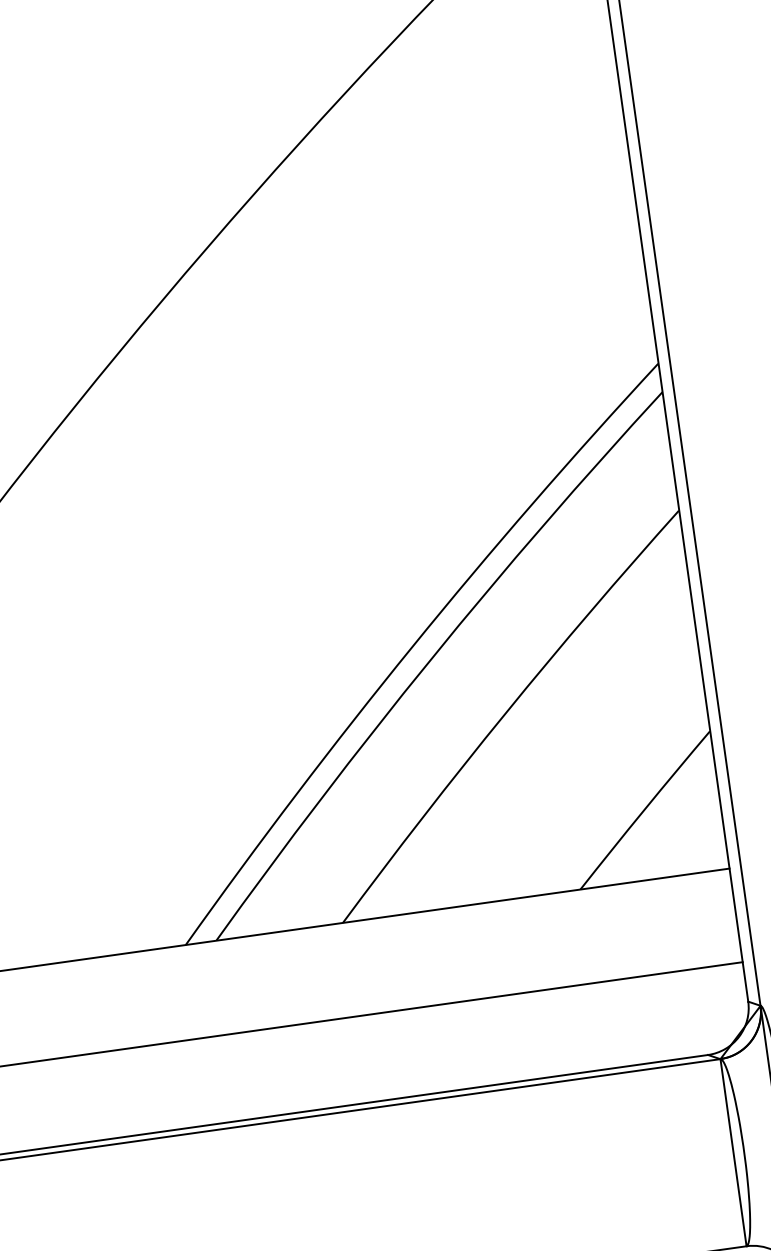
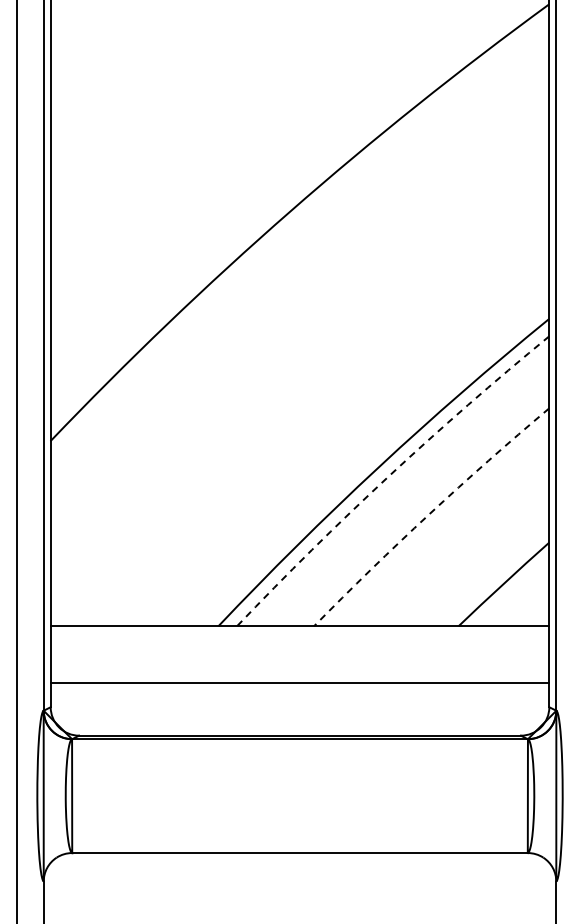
arc: (430, 659) -> (388, 476), solid -> dashed
arc: (506, 712) -> (429, 514), solid -> dashed

